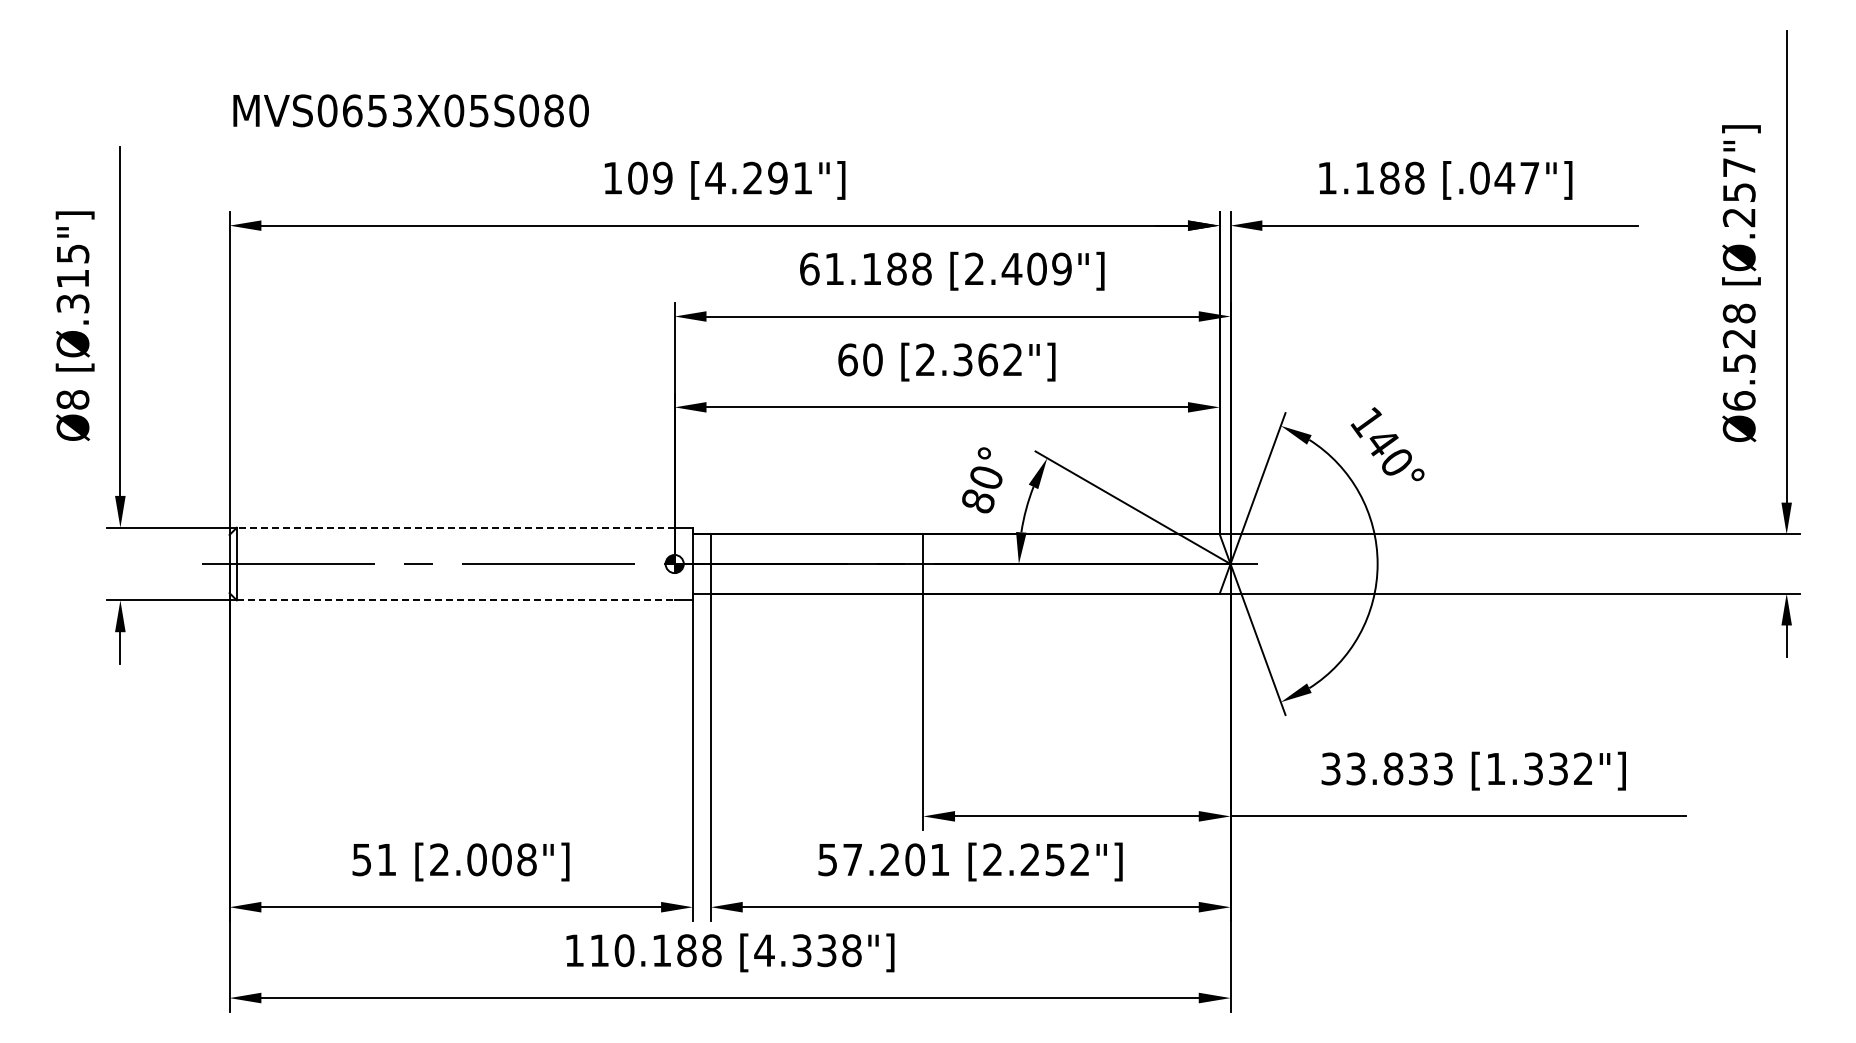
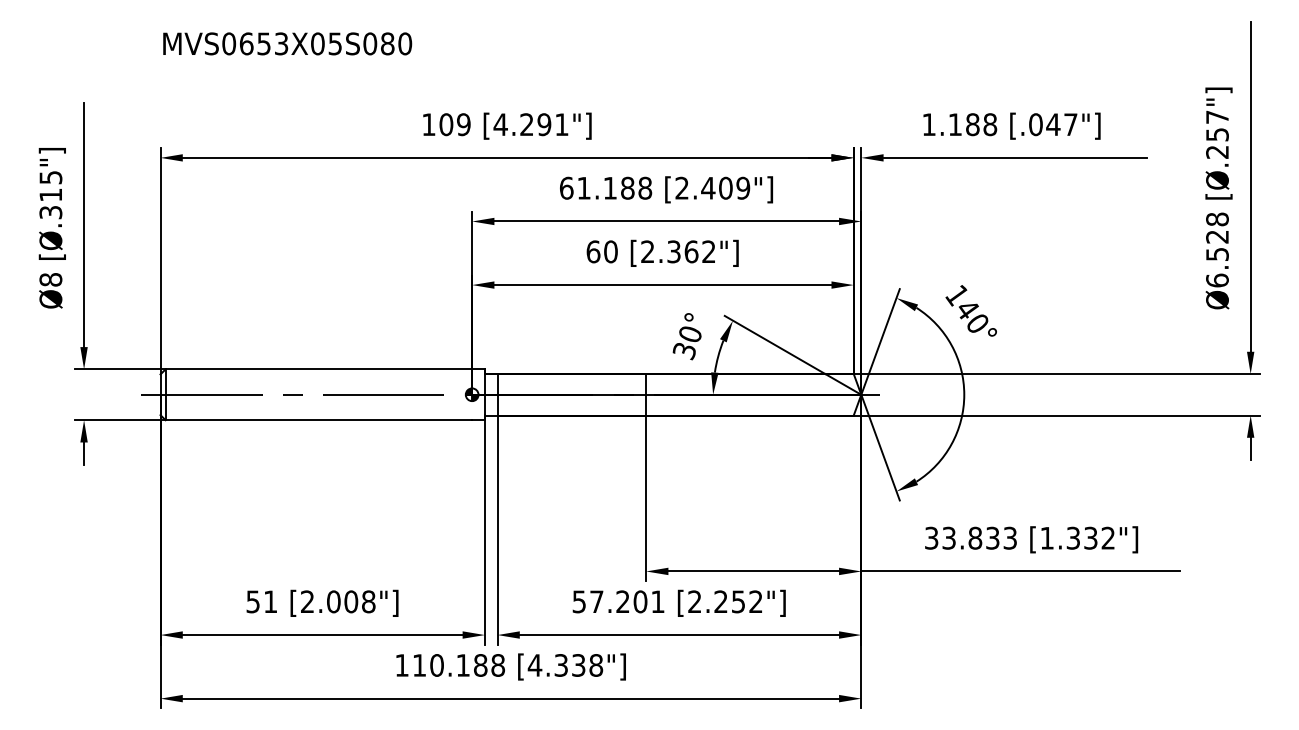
text: (410, 110) -> (287, 43), moved
text: (977, 501) -> (684, 350), 80° -> 30°
line: (455, 527) -> (318, 369), dashed -> solid
line: (455, 600) -> (318, 420), dashed -> solid

